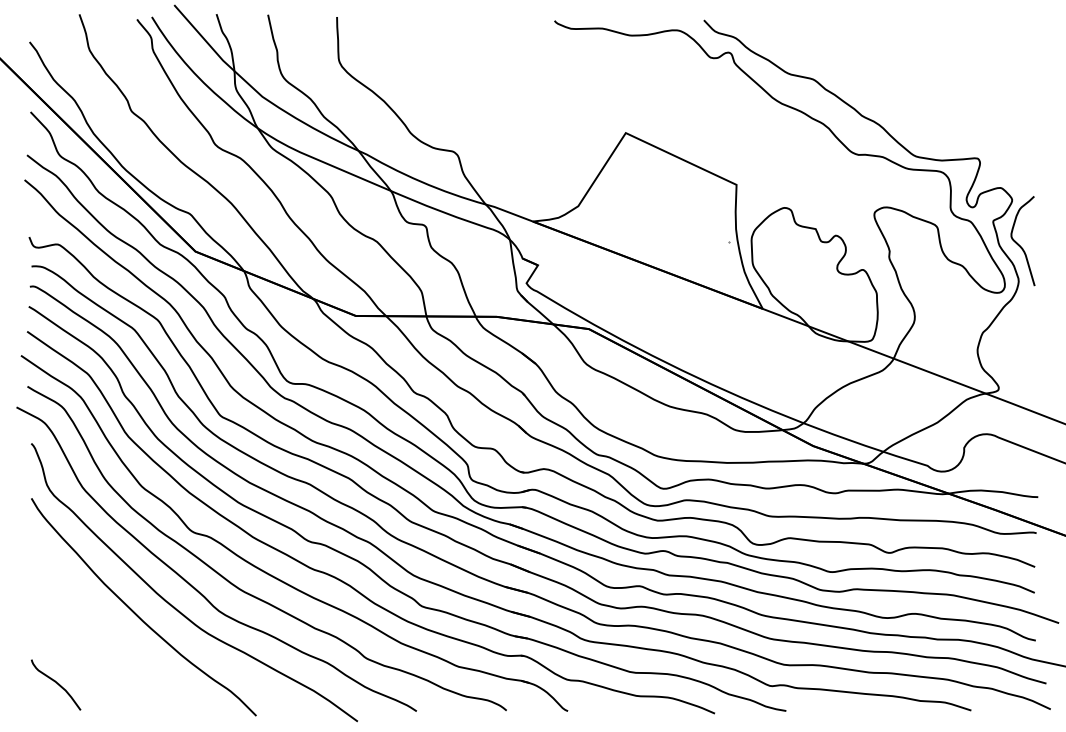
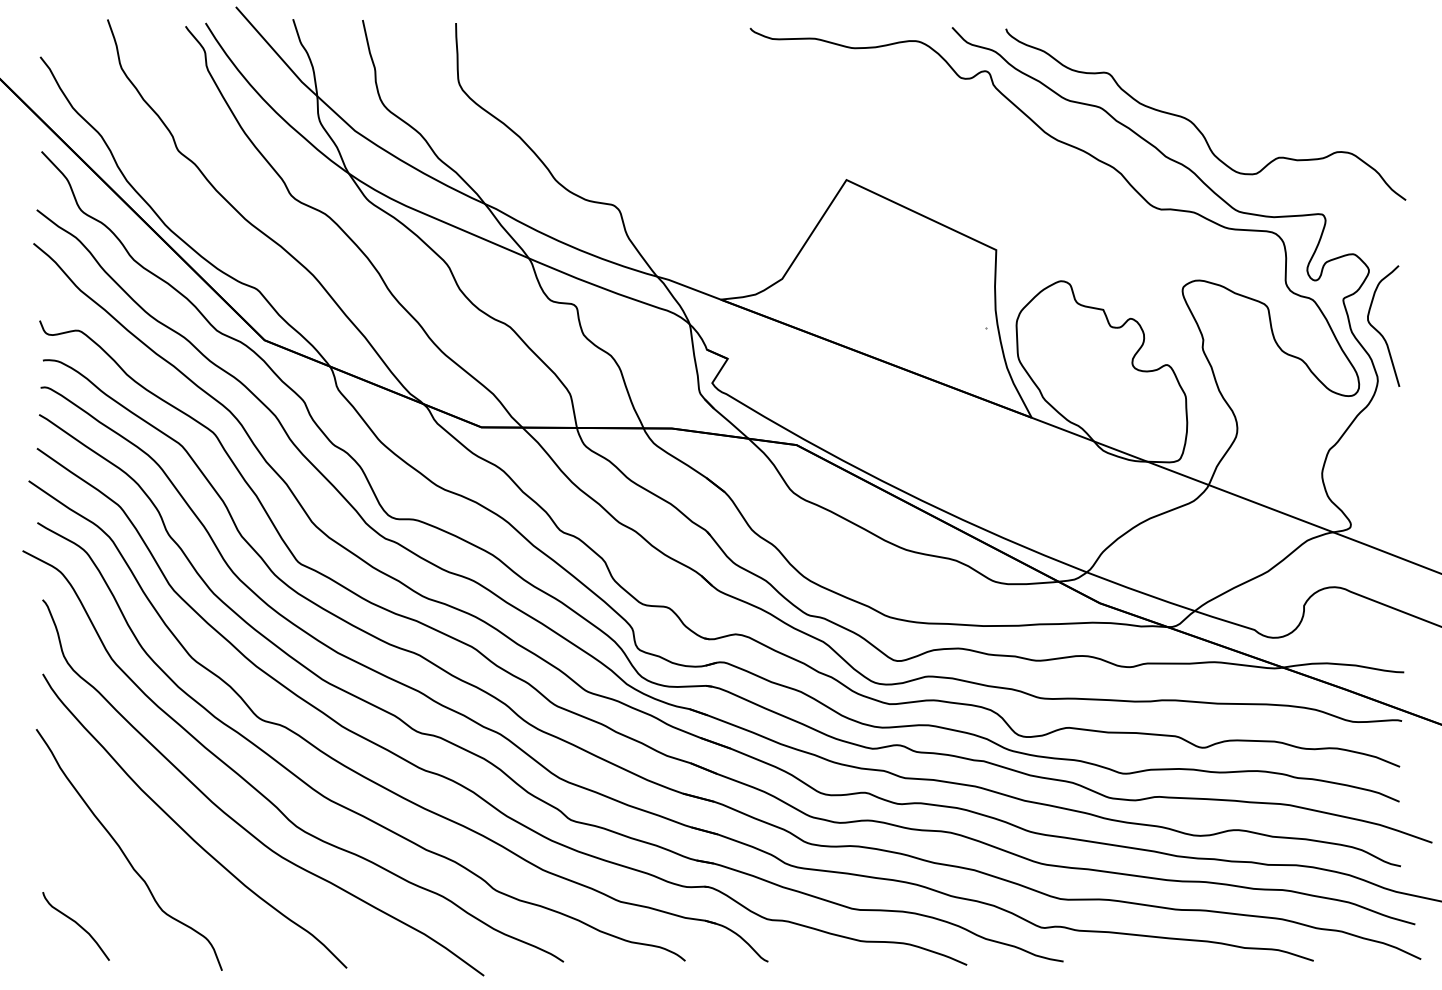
curve: (883, 92) -> (1195, 124), added
curve: (91, 630) -> (124, 852), added

